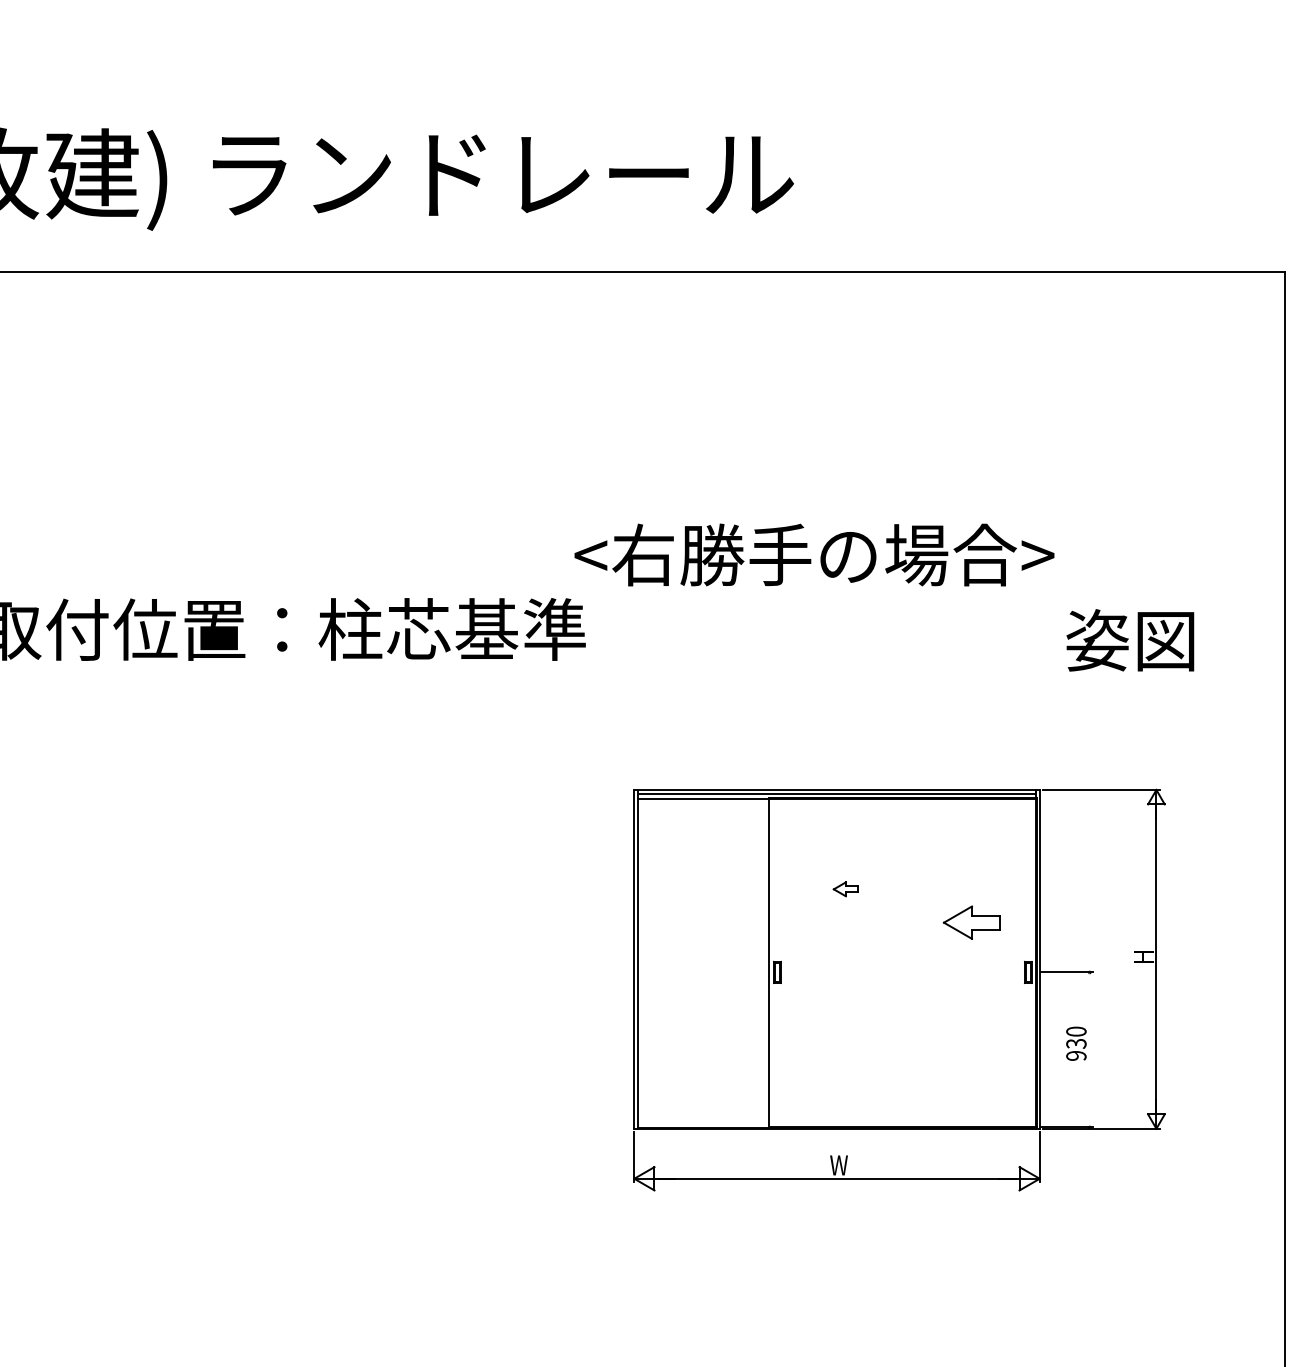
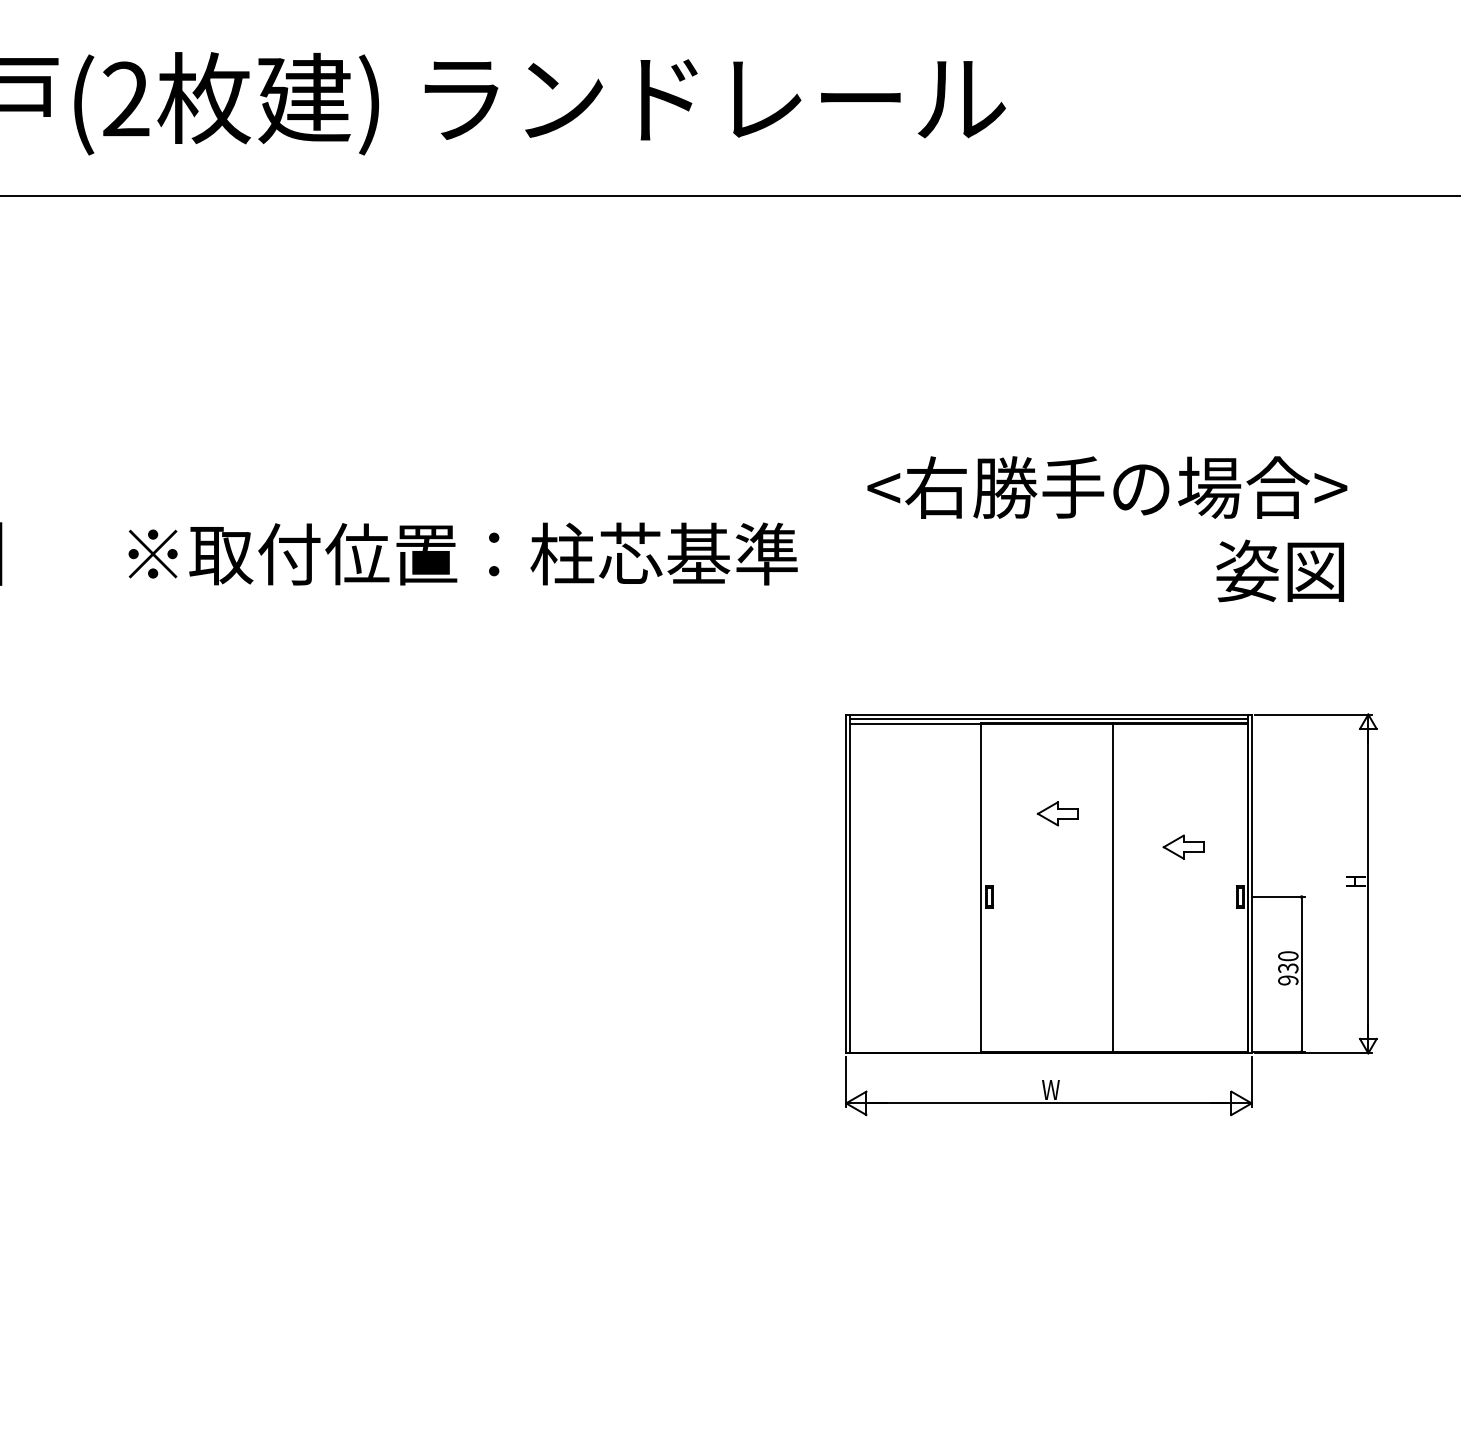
text: (814, 554) -> (1107, 487), moved
text: (1129, 639) -> (1279, 570), moved
part: (845, 888) -> (1057, 813), size x1.67
part: (971, 921) -> (1183, 846), size x0.71
line: (900, 962) -> (1112, 887), added
line: (1089, 1049) -> (1301, 974), added

